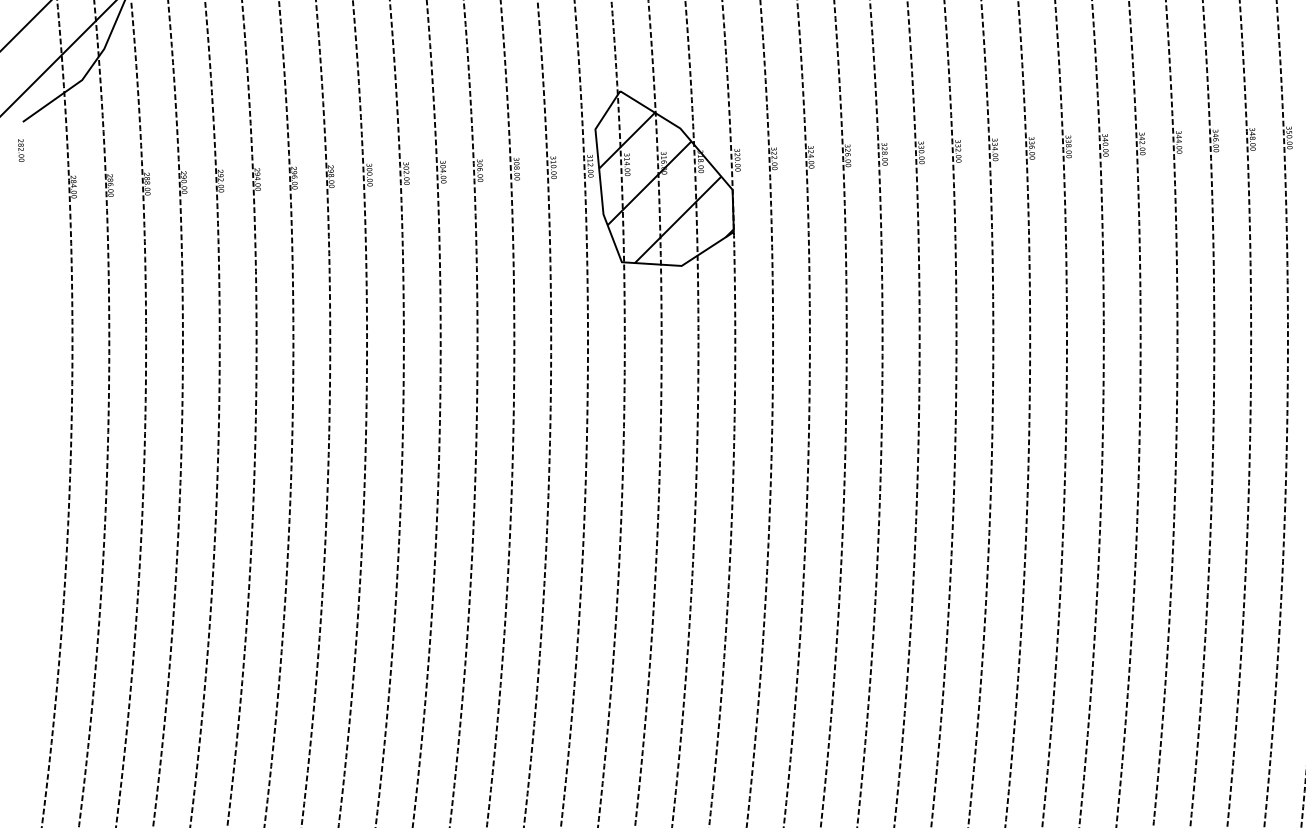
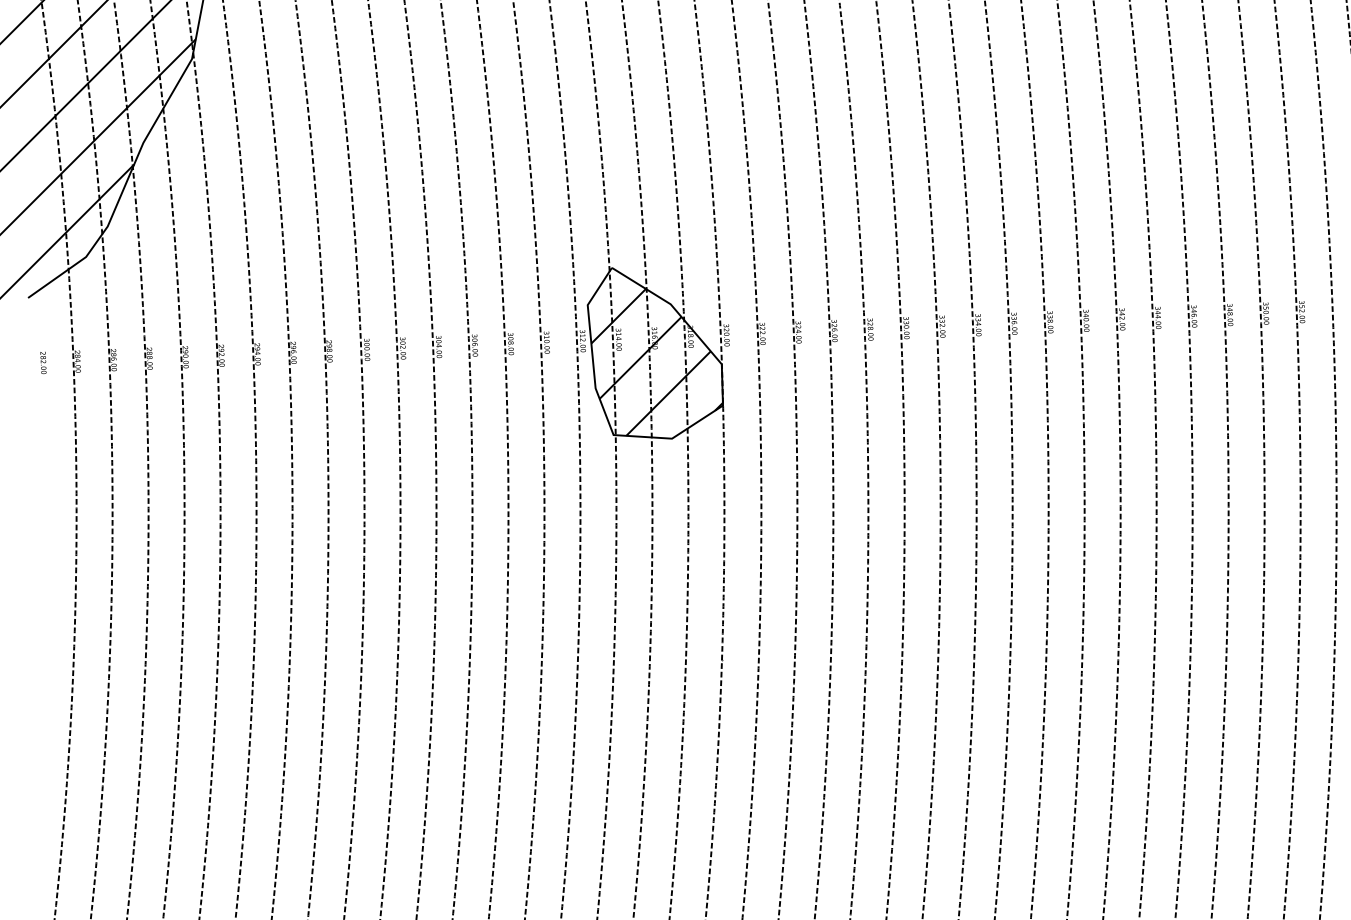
text: (21, 150) -> (43, 362), moved

